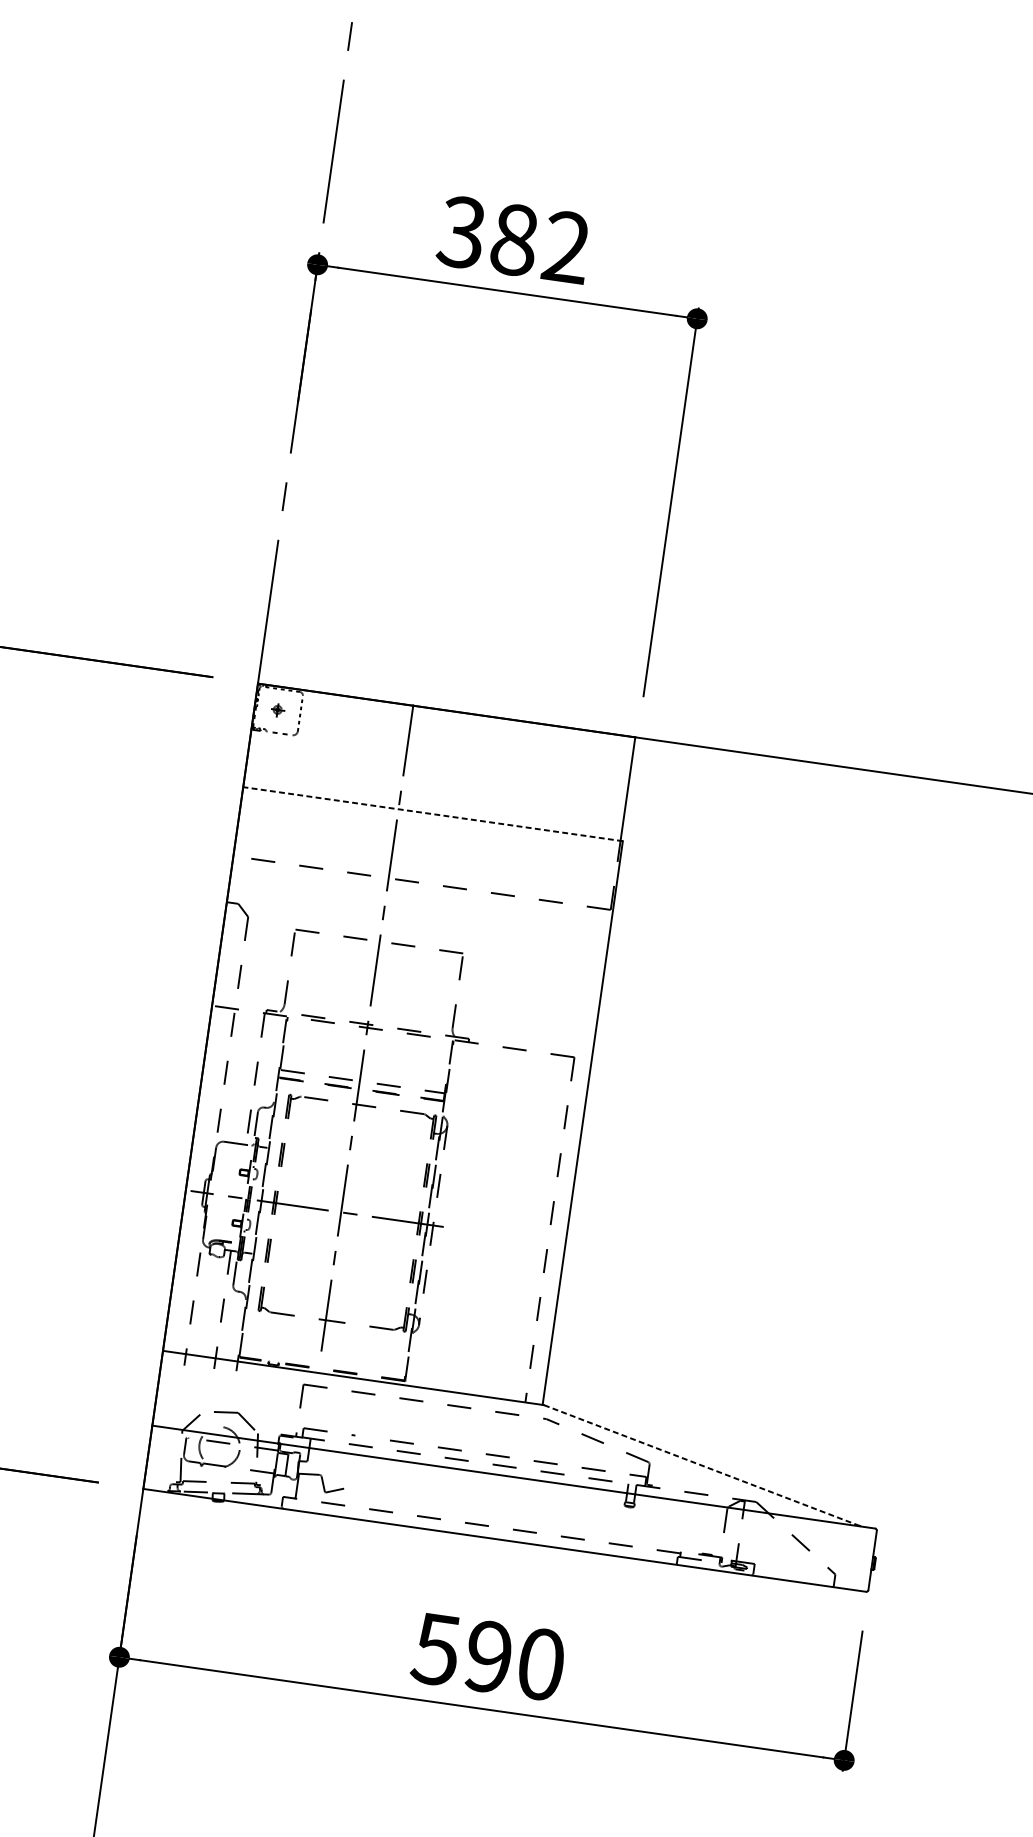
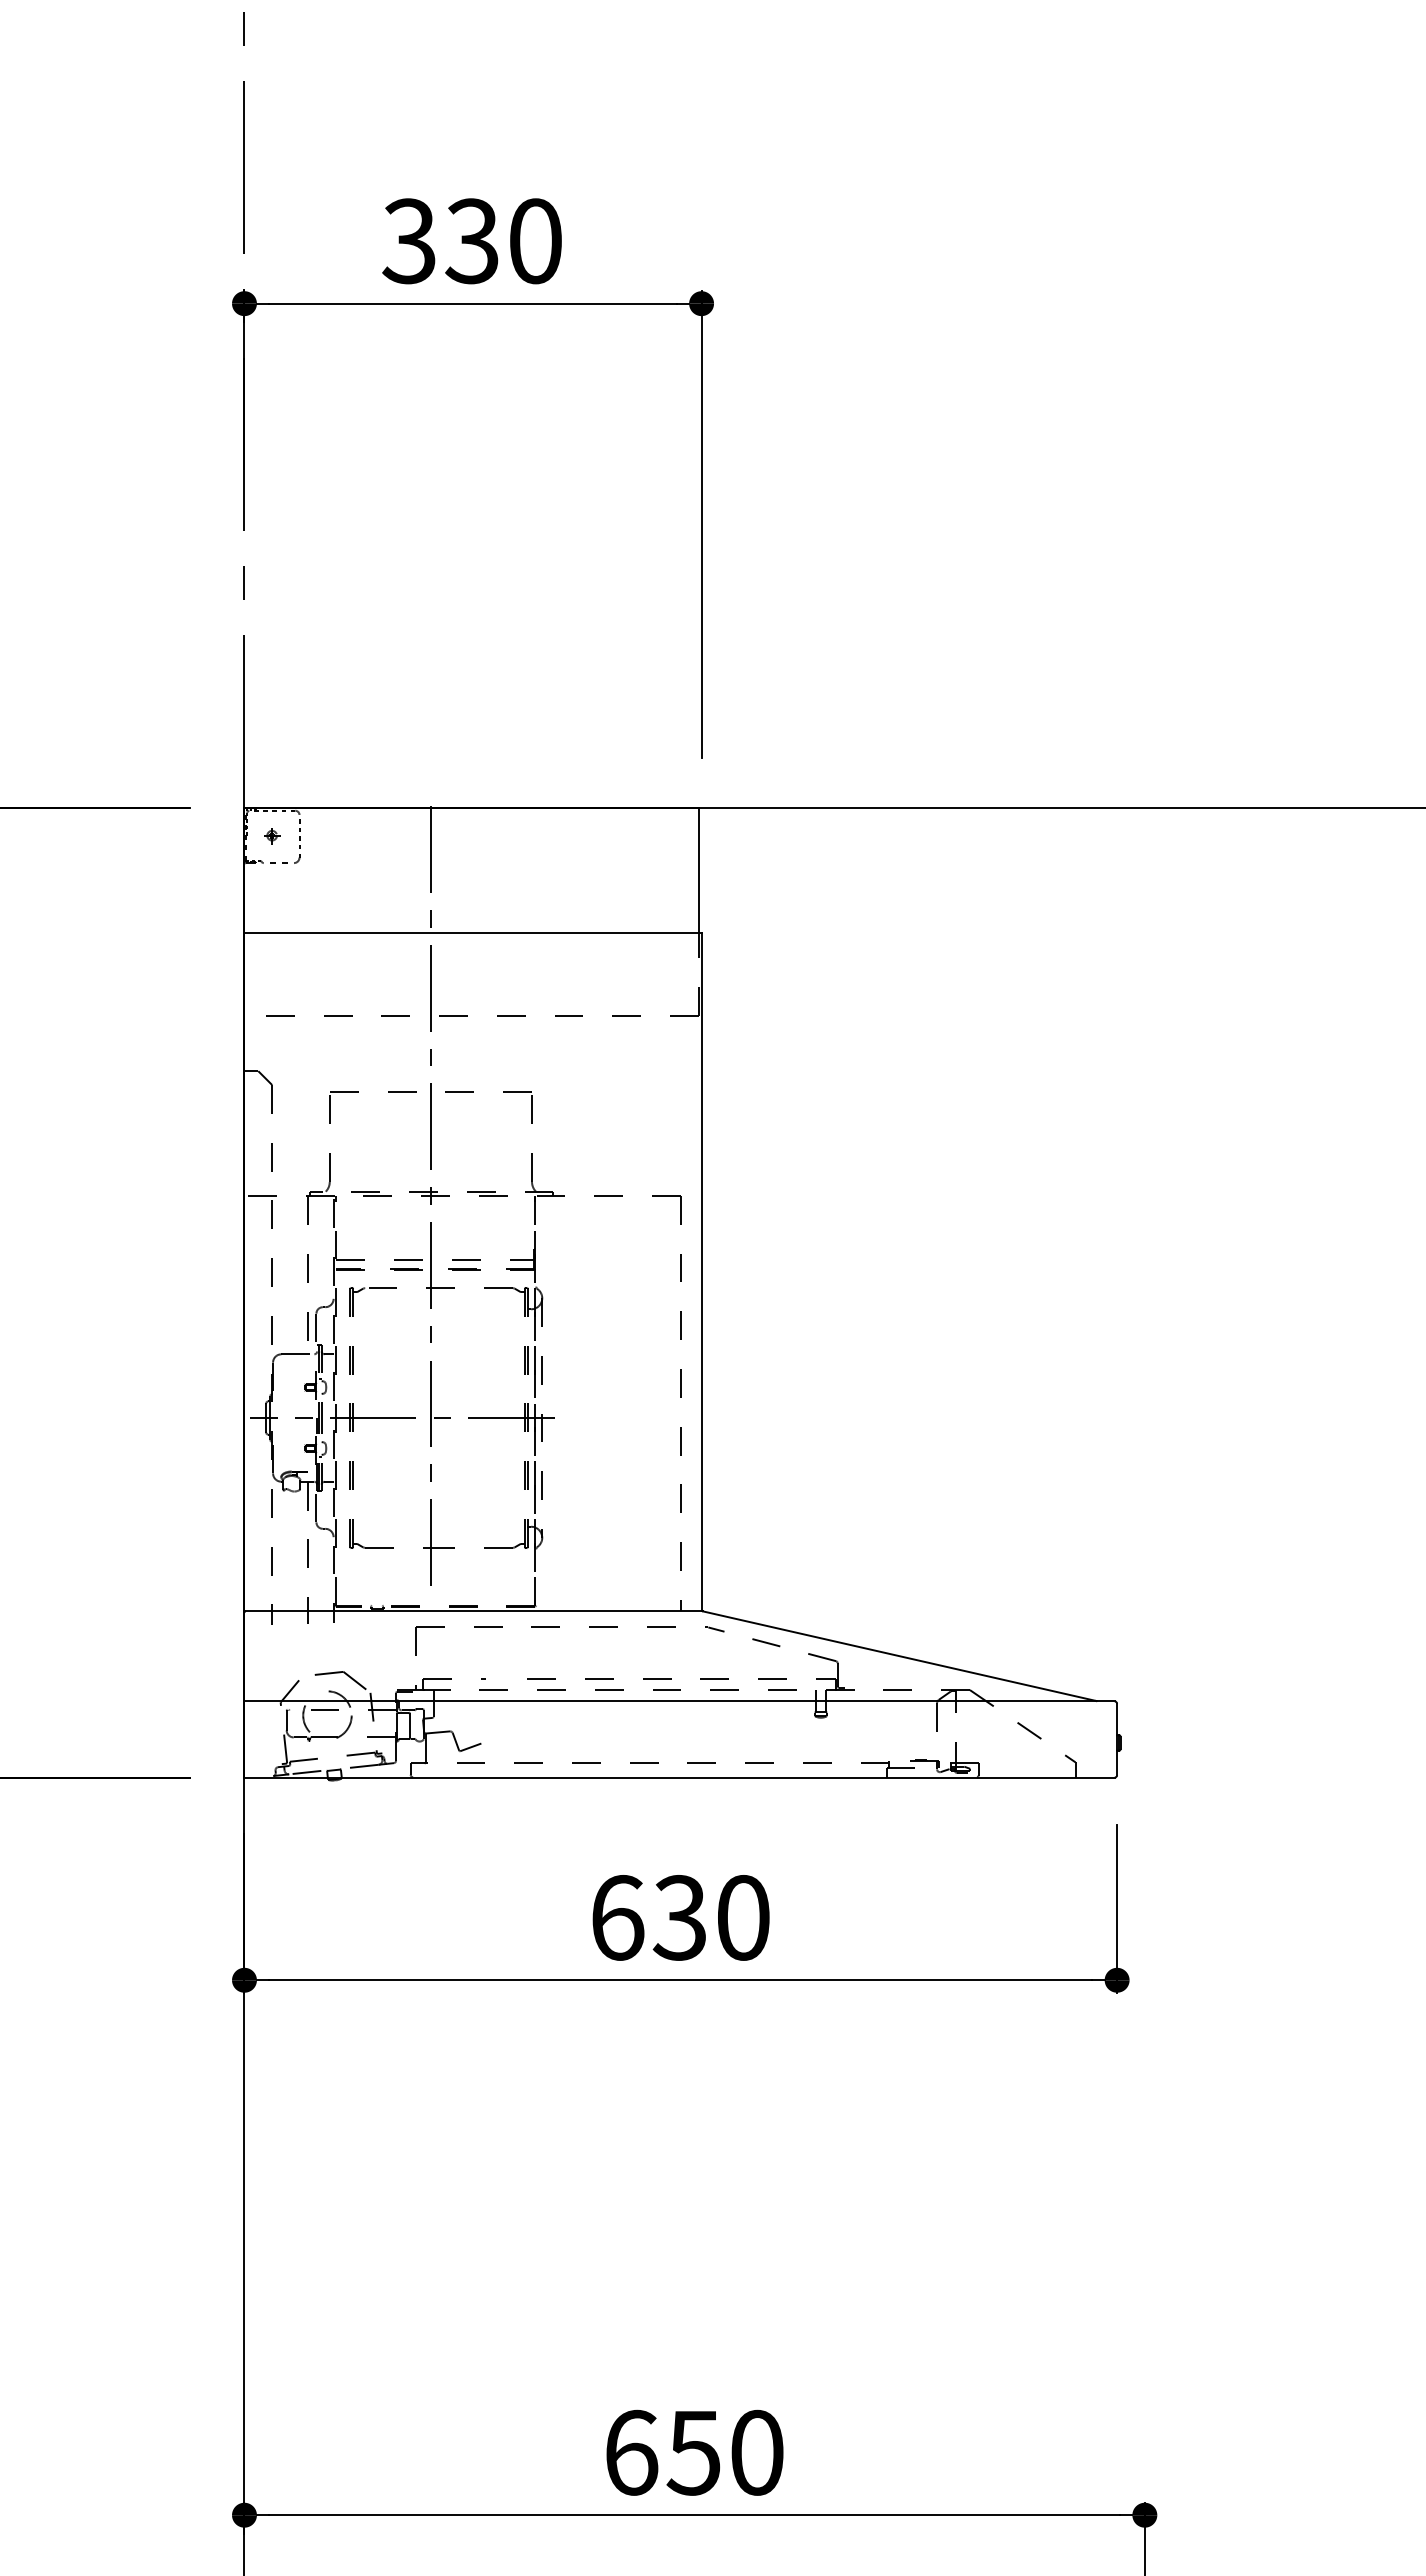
text: (540, 243) -> (503, 241), 382 -> 330
line: (433, 814) -> (473, 932), dashed -> solid
line: (701, 1465) -> (899, 1656), dashed -> solid
text: (461, 1652) -> (647, 1917), 590 -> 630

